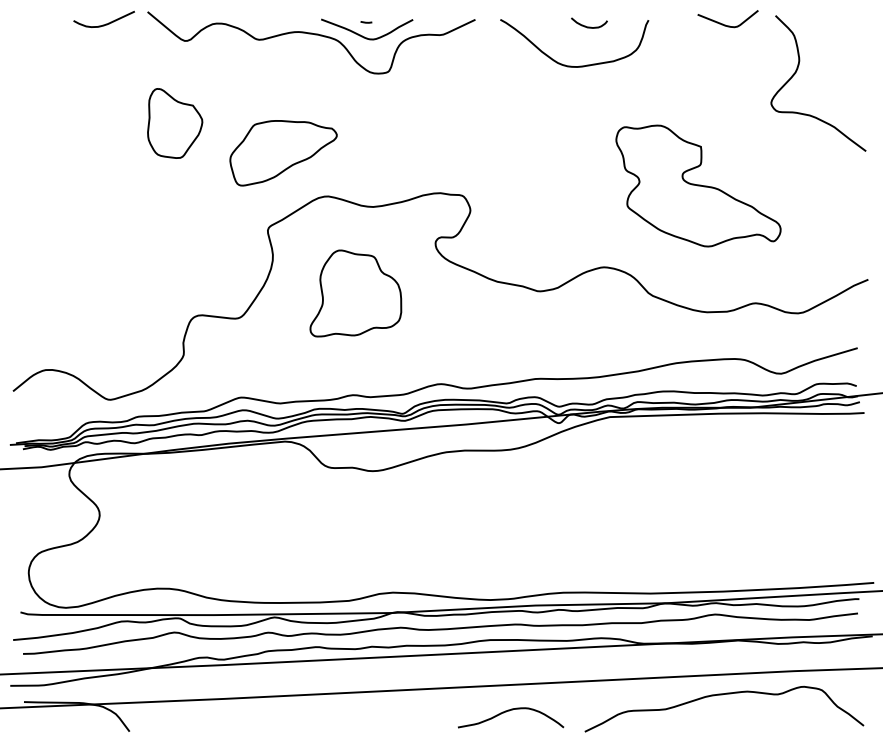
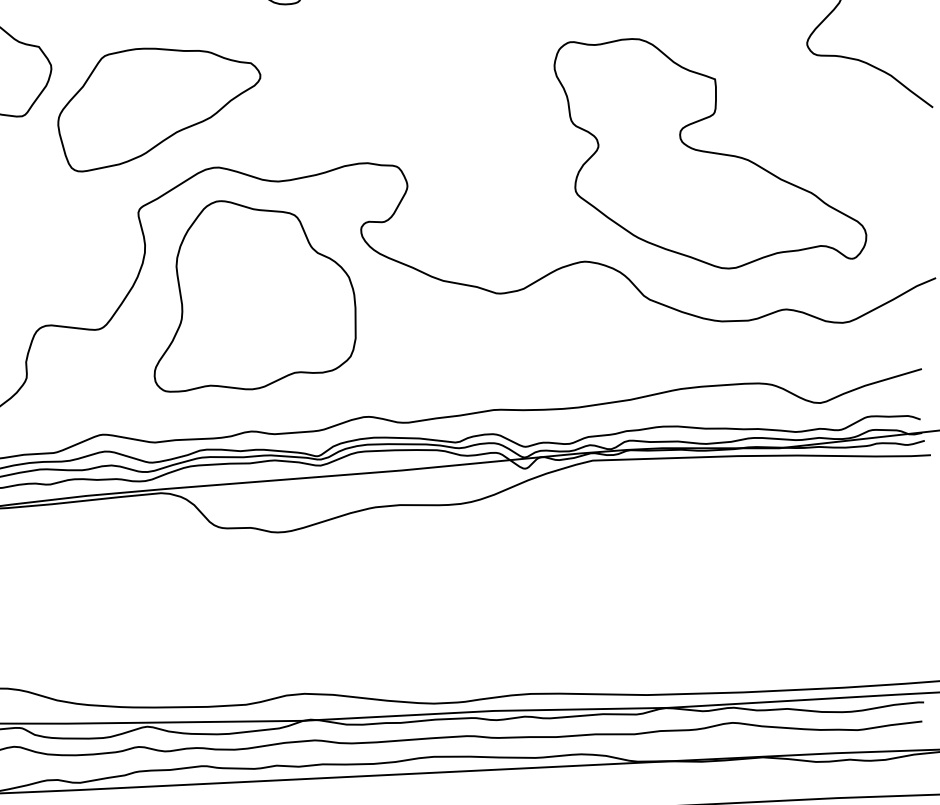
part: (283, 153) -> (159, 110), size x1.43
part: (698, 185) -> (710, 152), size x1.43
part: (355, 293) -> (254, 296), size x1.67

